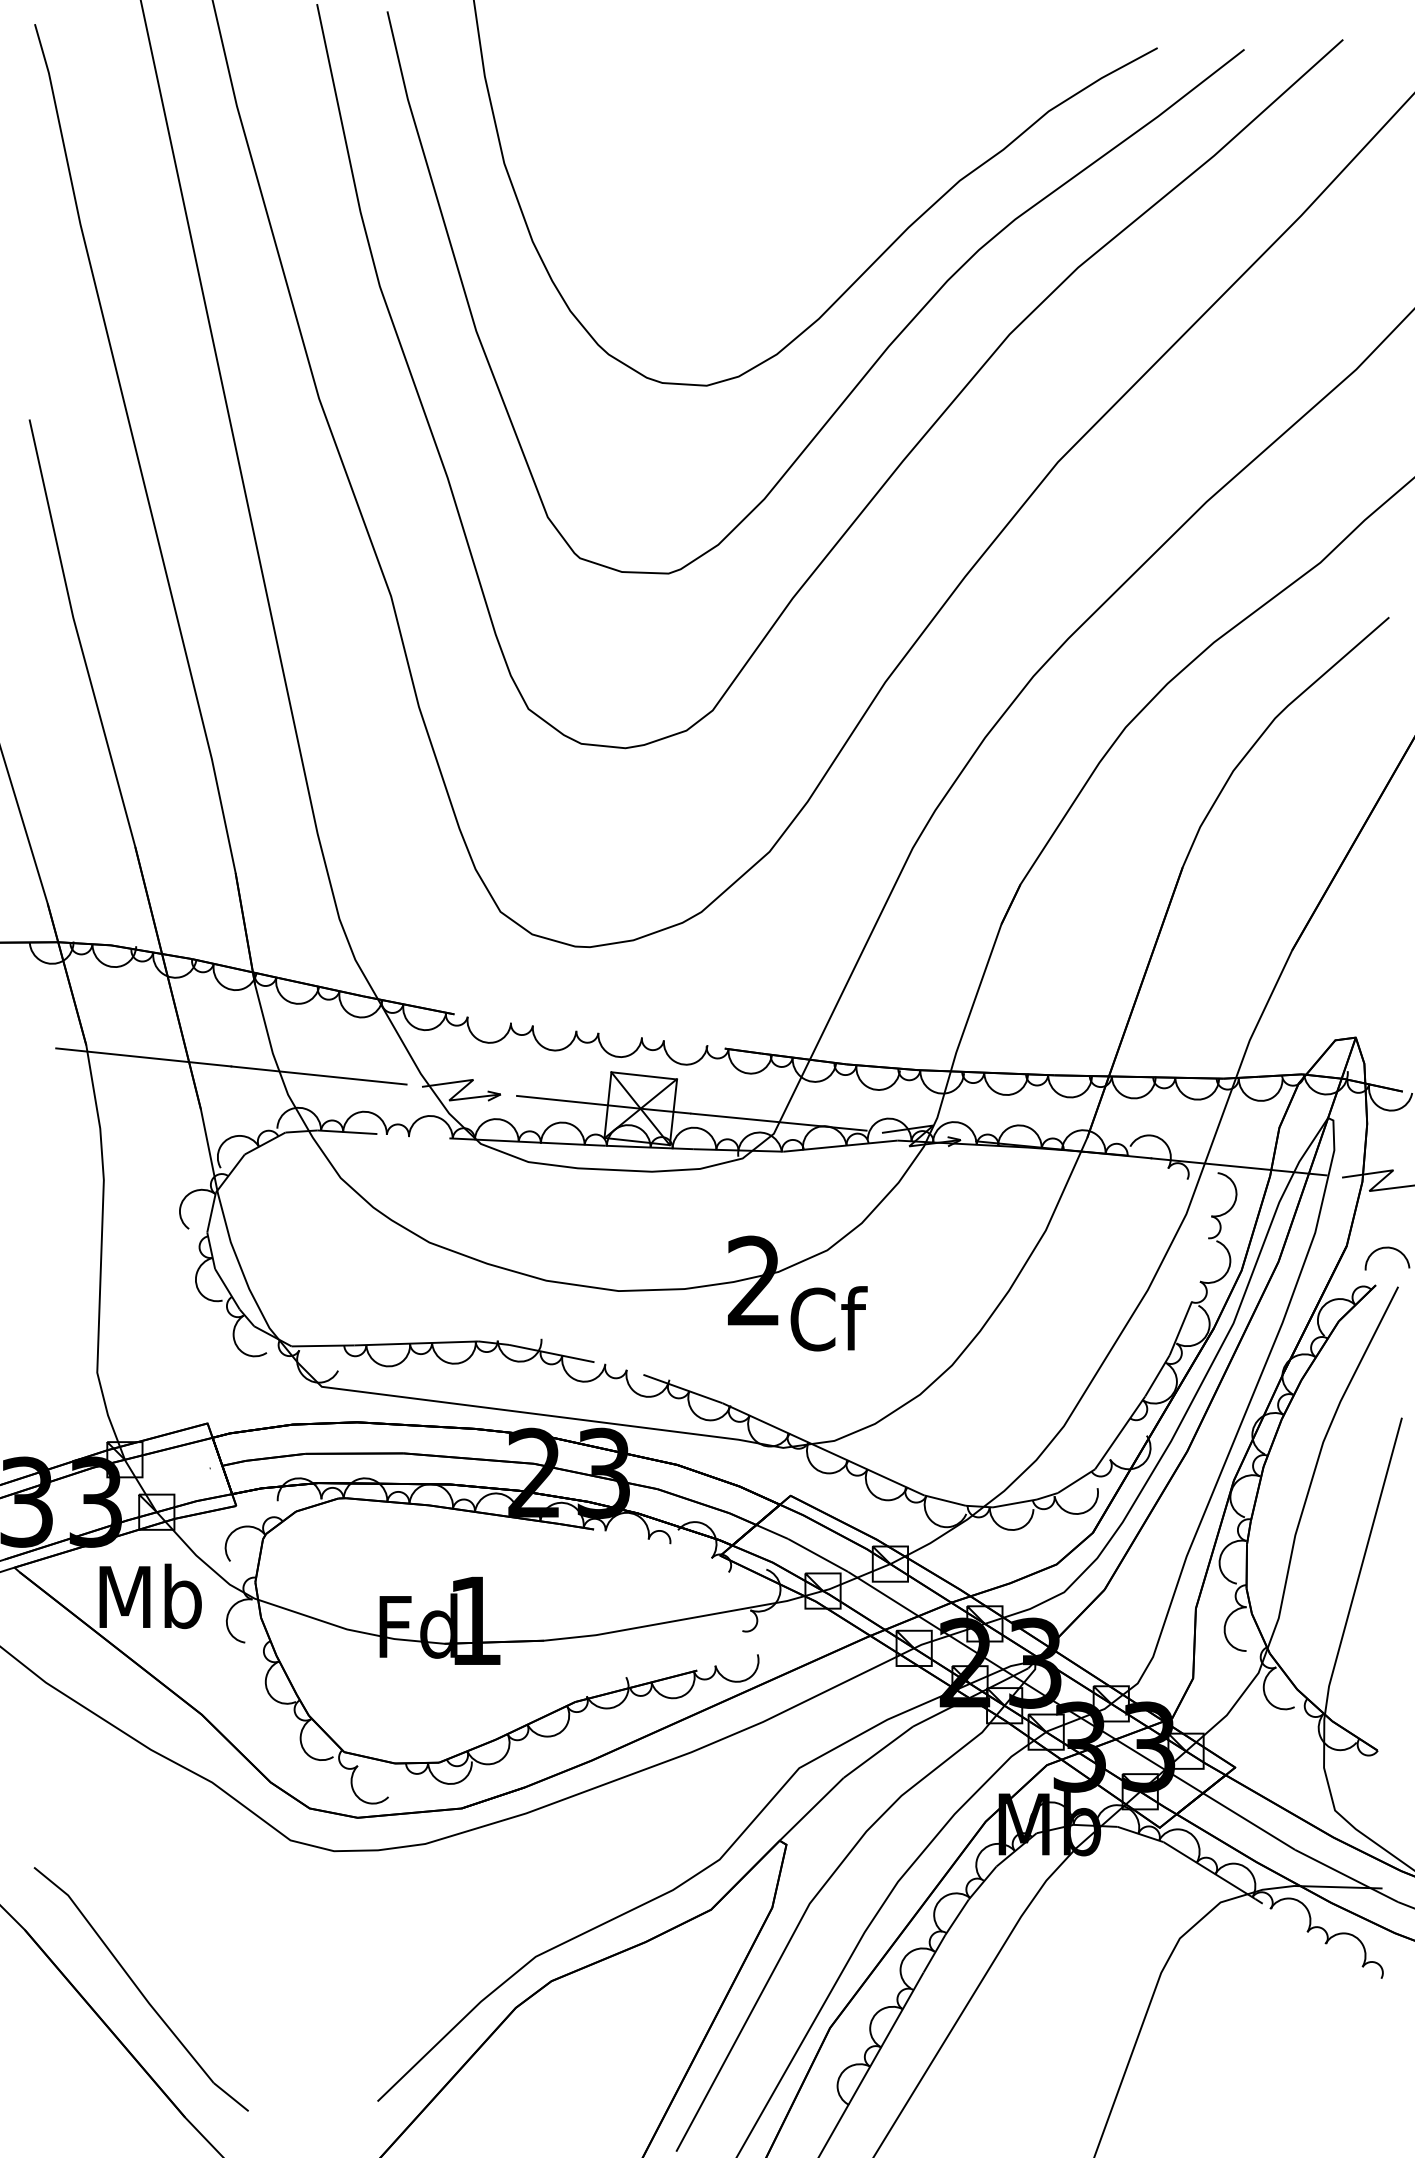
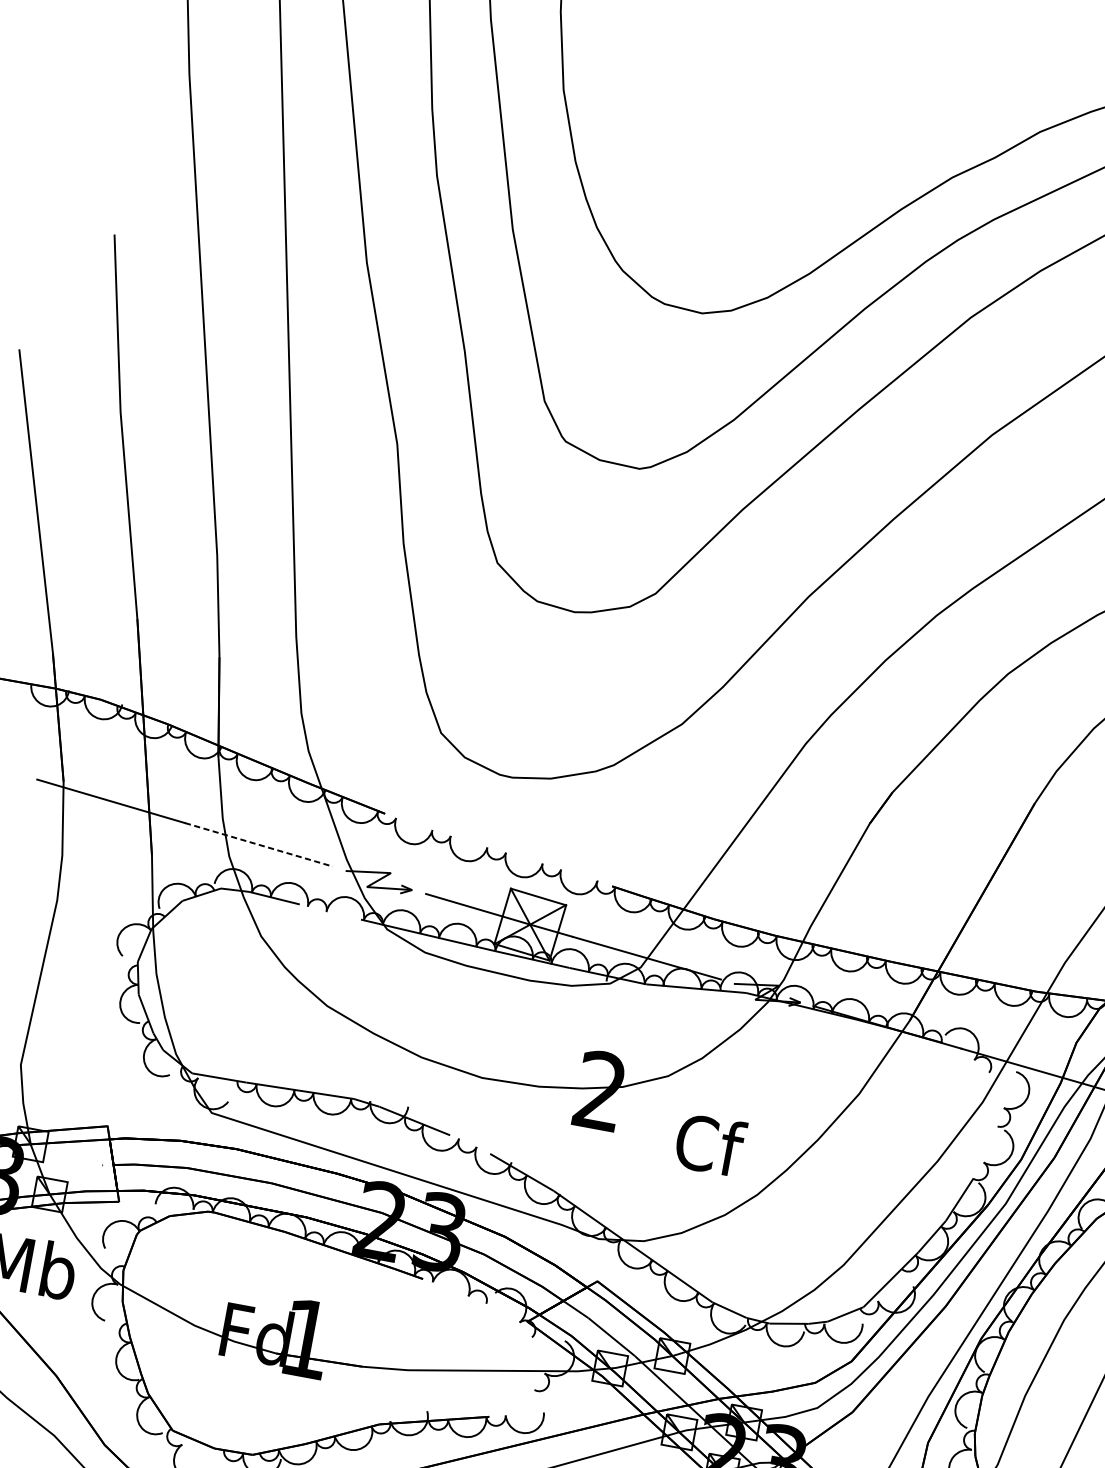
line: (319, 1075) -> (259, 844), solid -> dashed
text: (828, 1318) -> (709, 1144), moved

